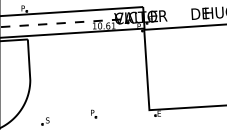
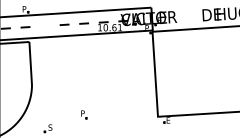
line: (42, 23) -> (44, 25), removed
part: (94, 113) -> (84, 114), moved

